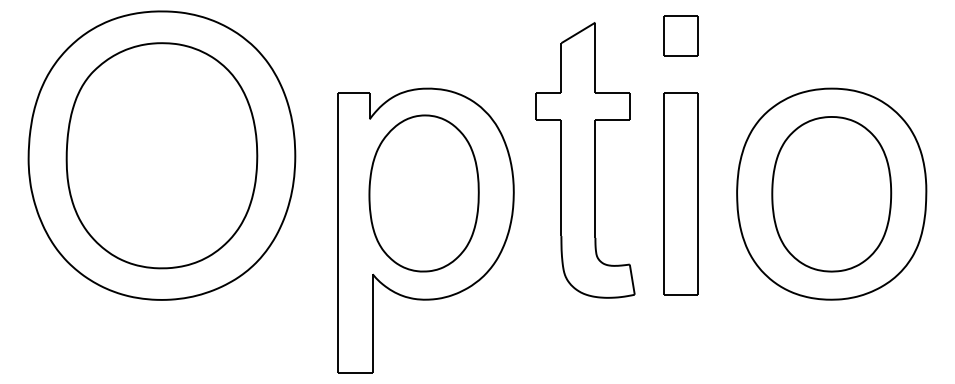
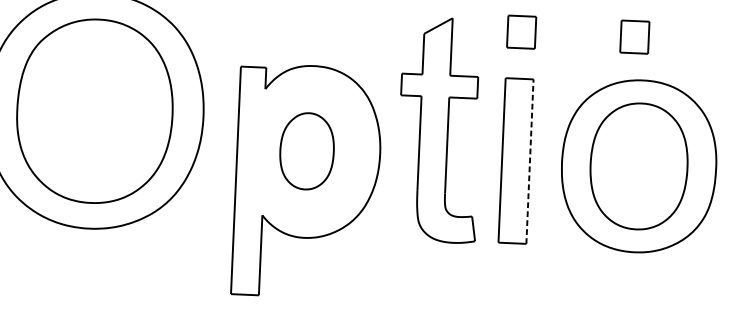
part: (819, 35) -> (634, 36), added
part: (423, 193) -> (306, 151), size x0.6
line: (697, 193) -> (529, 161), solid -> dashed

